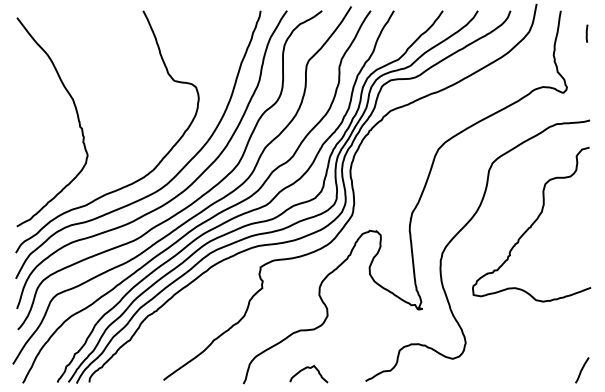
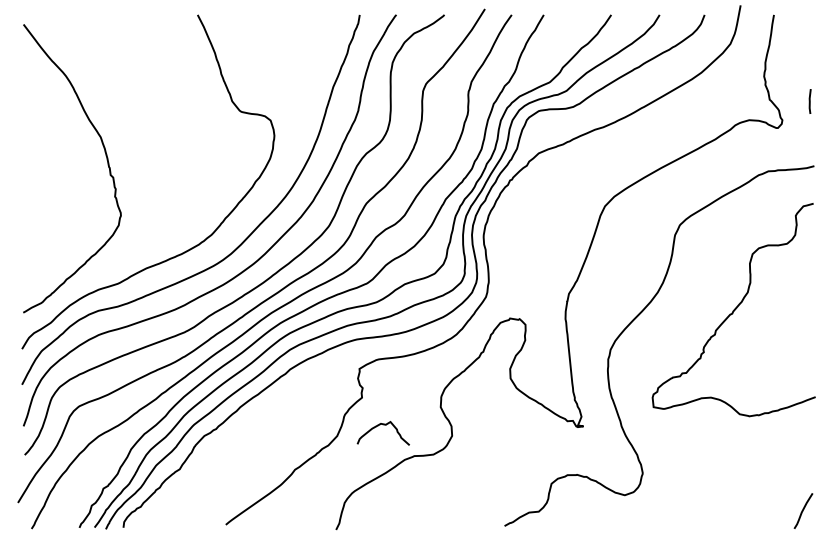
line: (586, 33) -> (809, 101), moved
curve: (309, 368) -> (383, 425), moved

